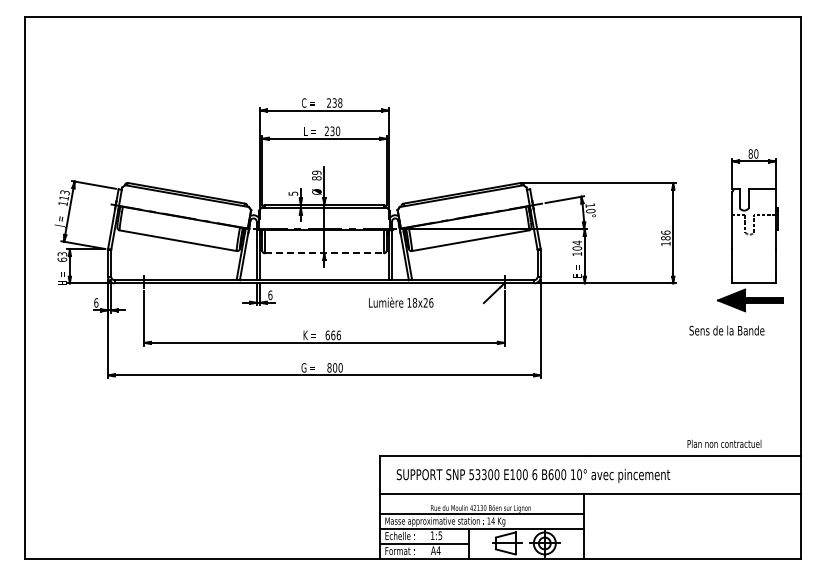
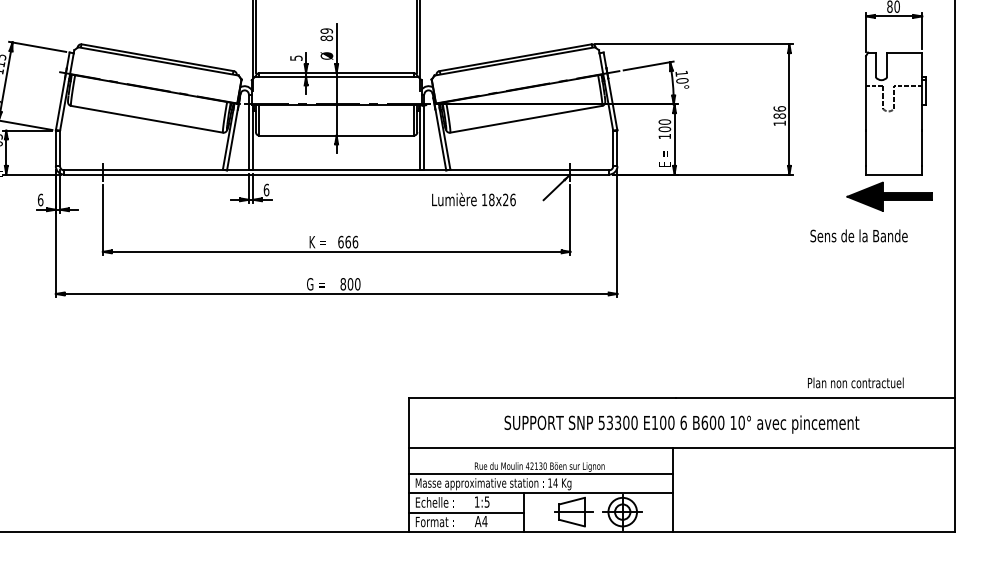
text: (577, 242) -> (665, 121), 104 -> 100
line: (324, 253) -> (336, 135), dashed -> solid
text: (401, 302) -> (474, 199), moved
text: (533, 475) -> (681, 423), moved

